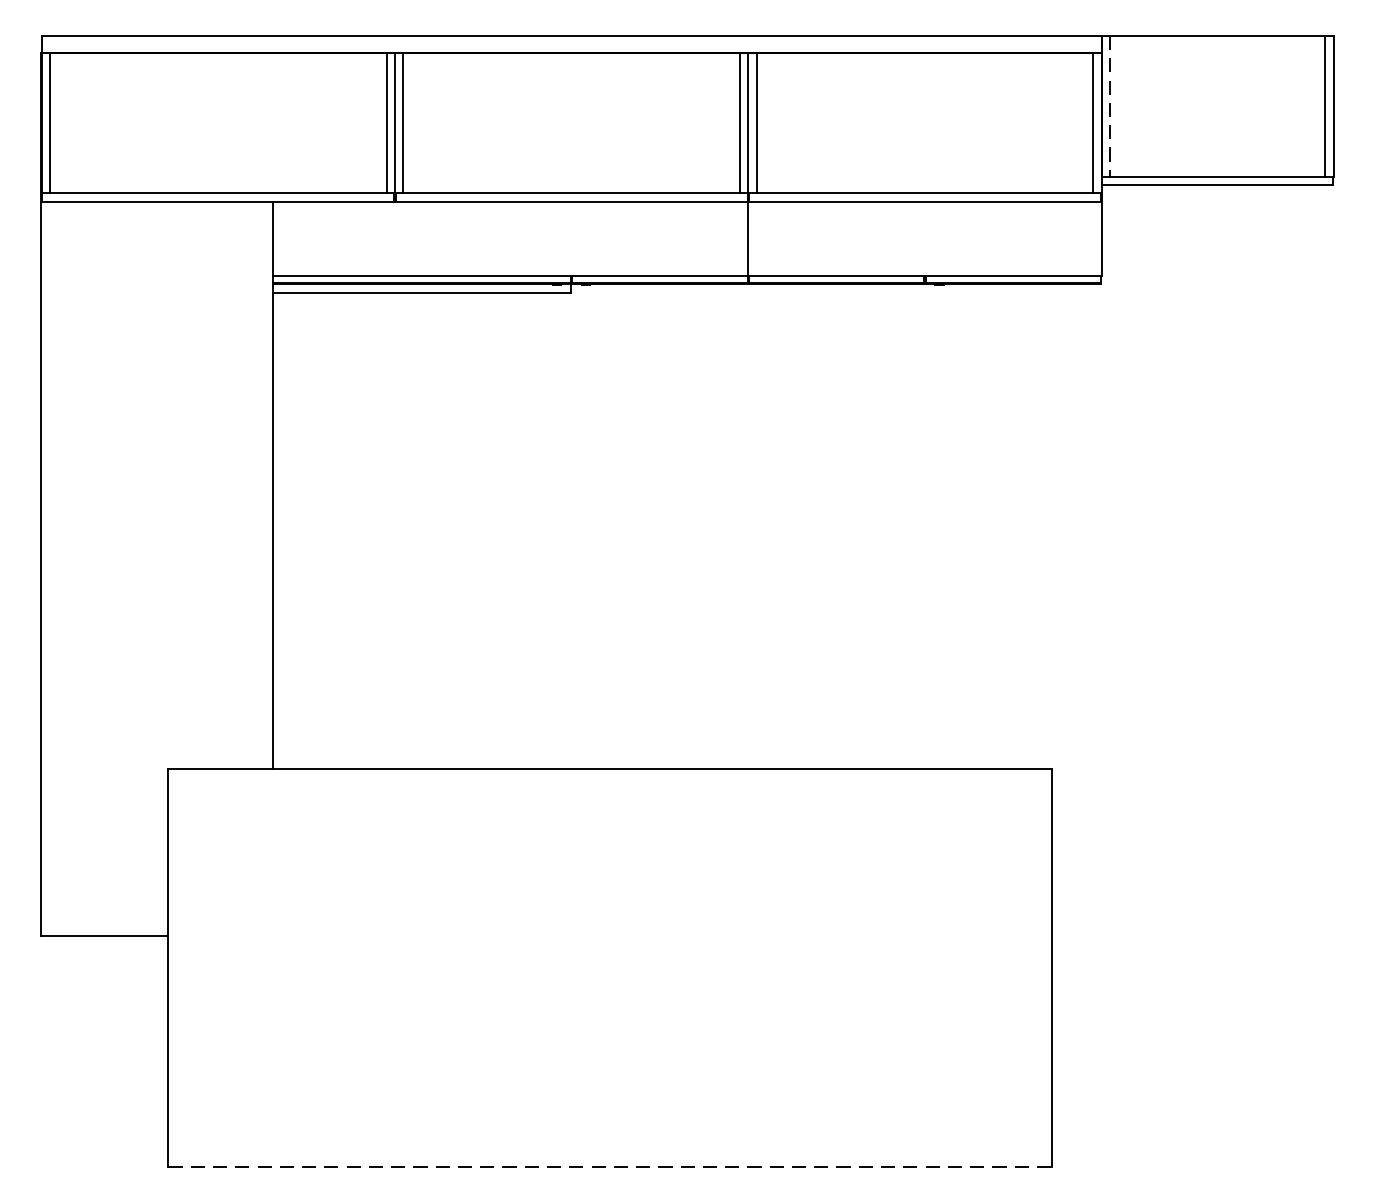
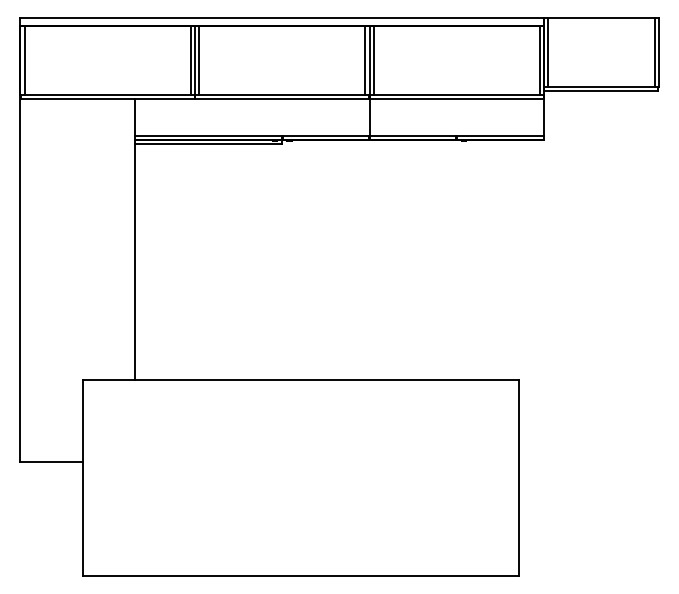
line: (1110, 106) -> (548, 52), dashed -> solid
line: (610, 1167) -> (301, 576), dashed -> solid

